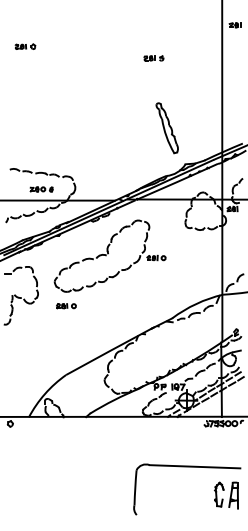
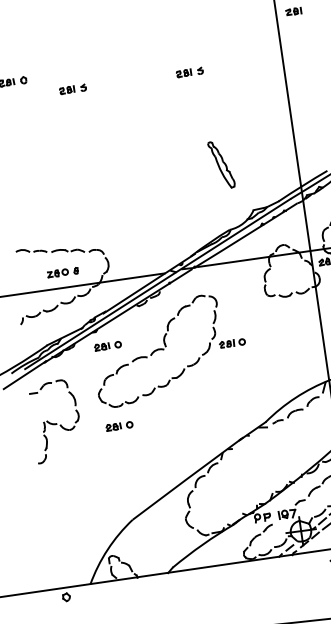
part: (67, 58) -> (72, 89), added
part: (166, 128) -> (220, 165), size x0.7
part: (66, 247) -> (108, 346), added

